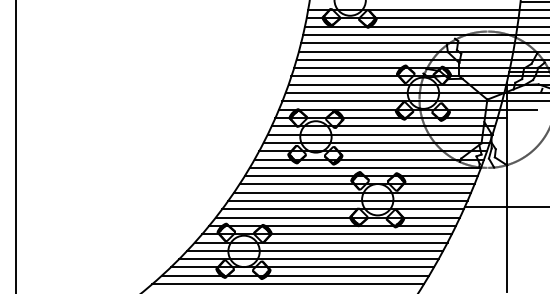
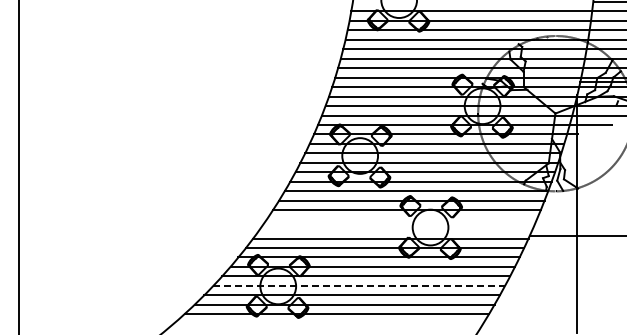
line: (352, 192) -> (401, 219), removed
line: (347, 201) -> (396, 229), removed
line: (315, 250) -> (359, 285), solid -> dashed
line: (288, 283) -> (328, 323), removed

